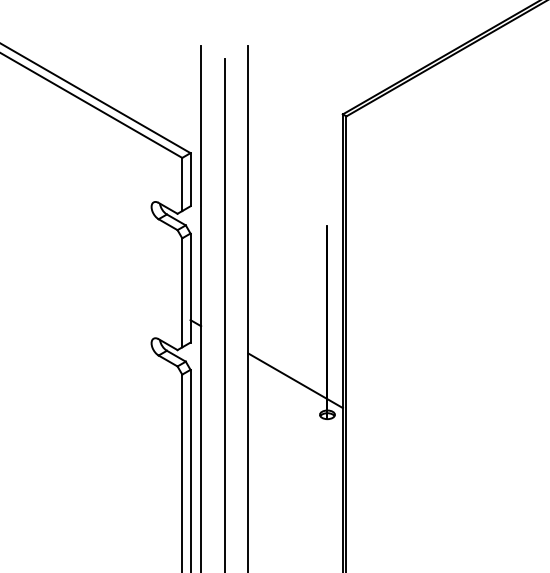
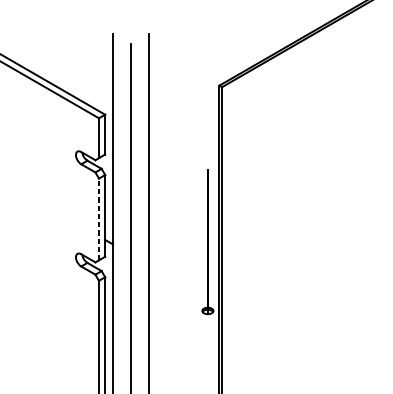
line: (182, 292) -> (99, 219), solid -> dashed
line: (295, 380) -> (183, 285), removed

